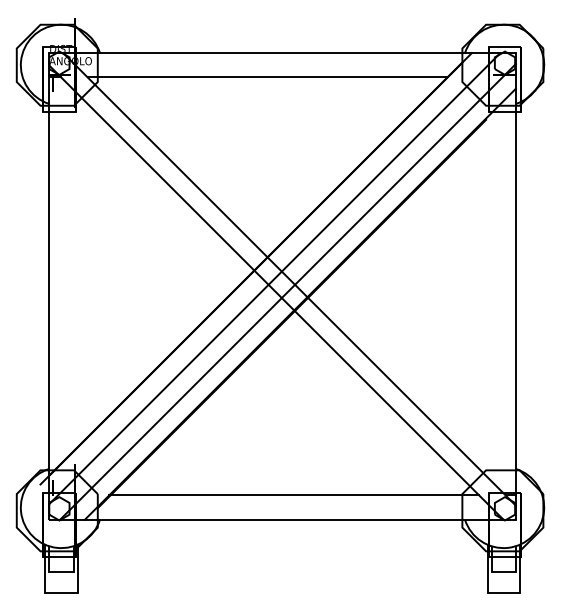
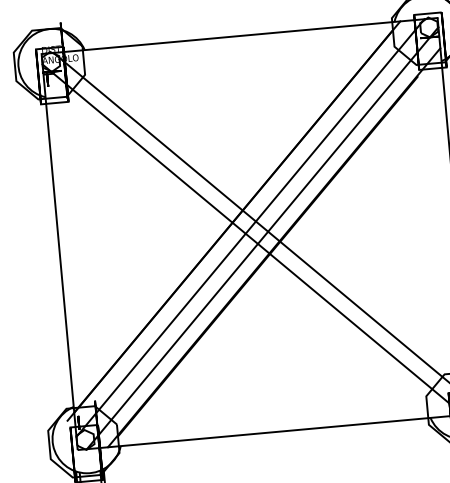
line: (267, 77) -> (228, 57), removed
line: (294, 495) -> (283, 410), removed

